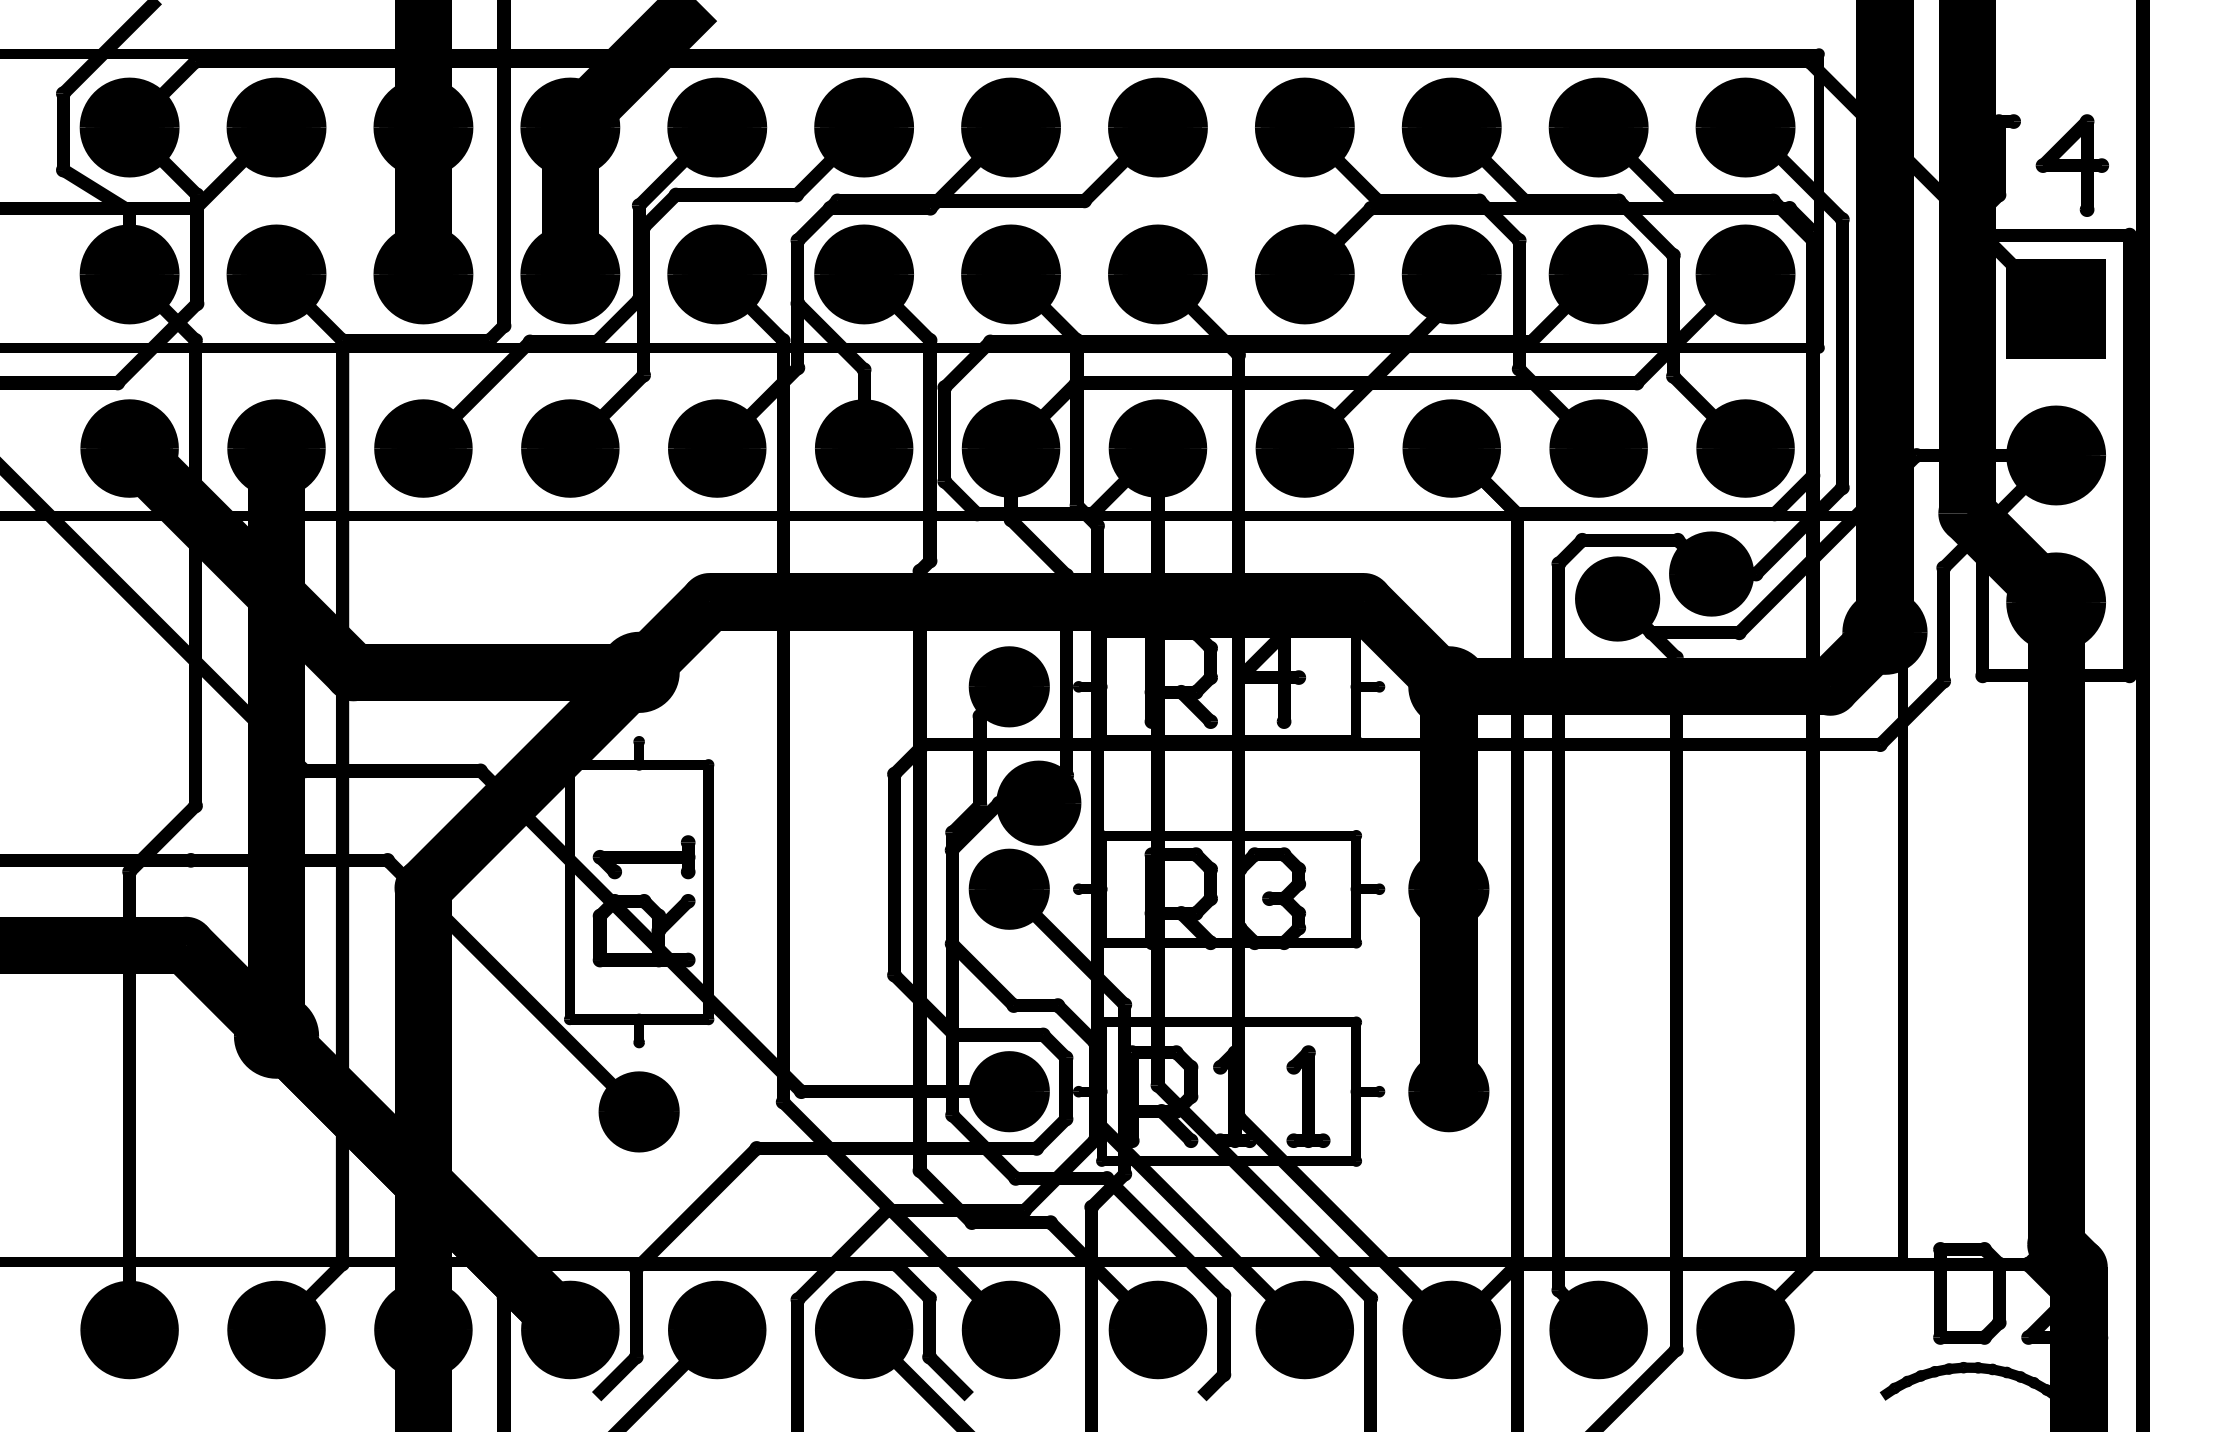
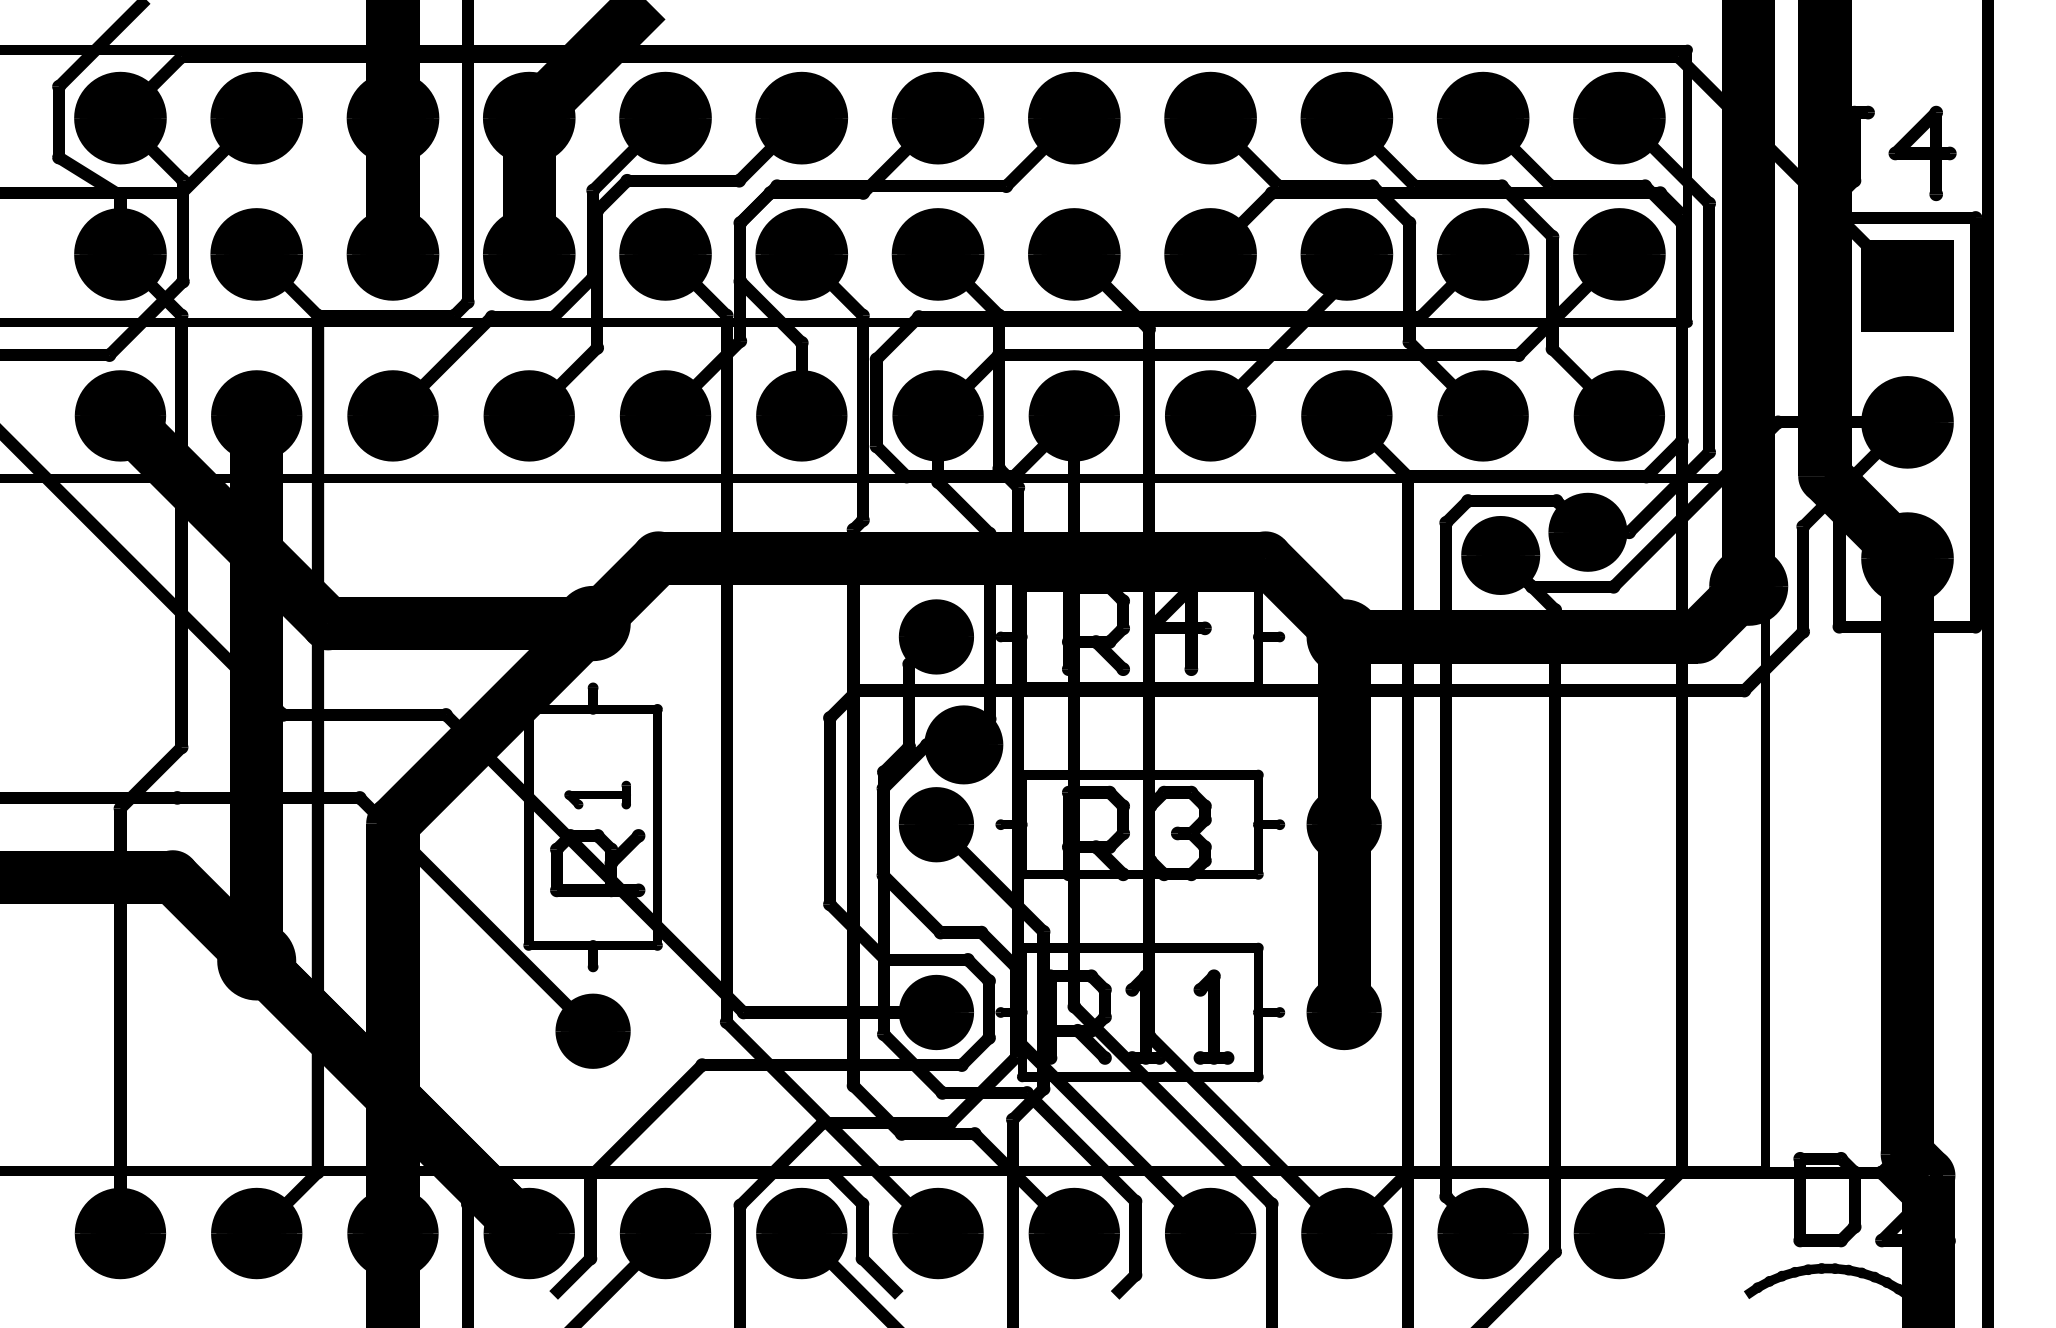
part: (643, 857) -> (597, 795), size x0.7

